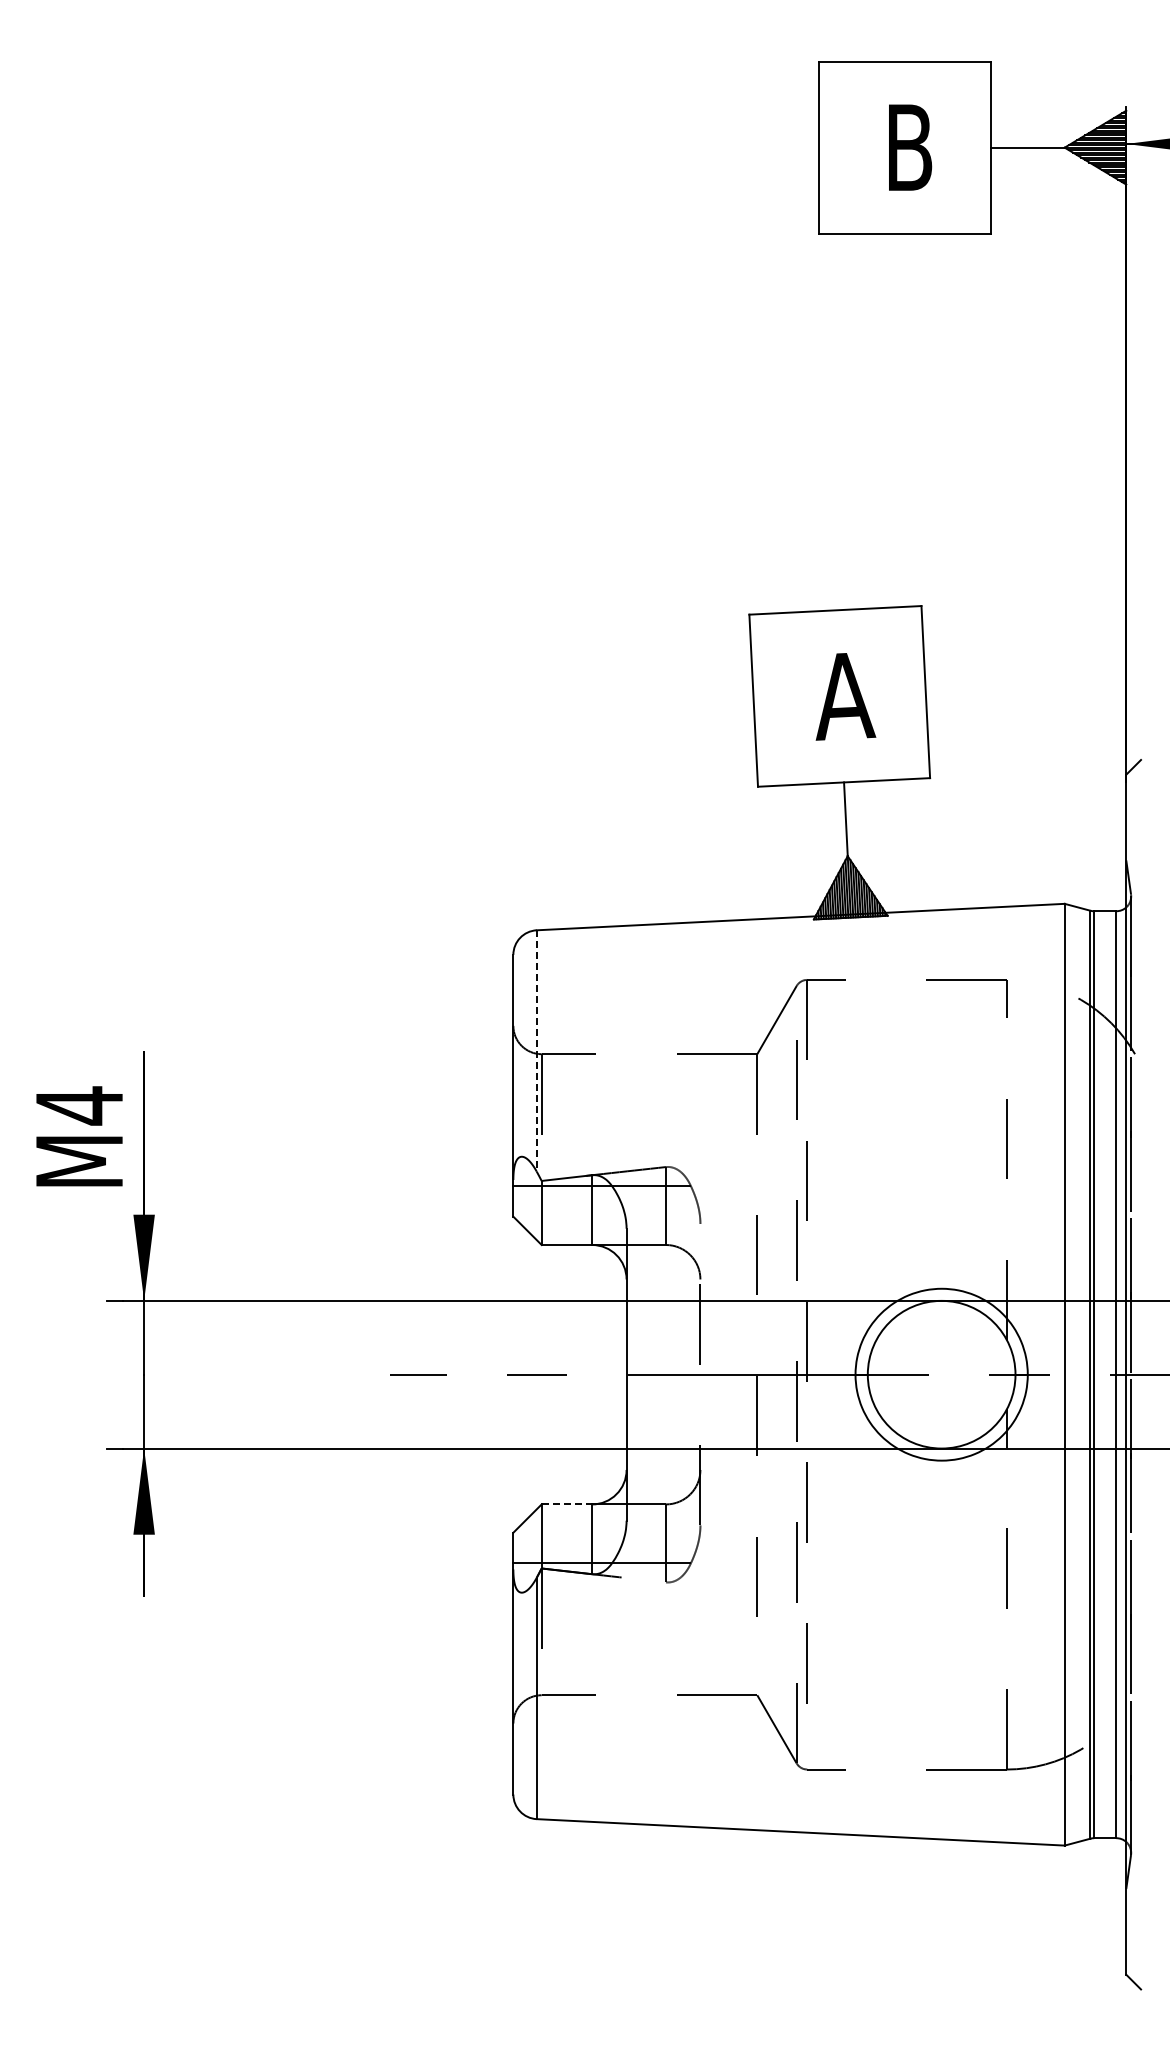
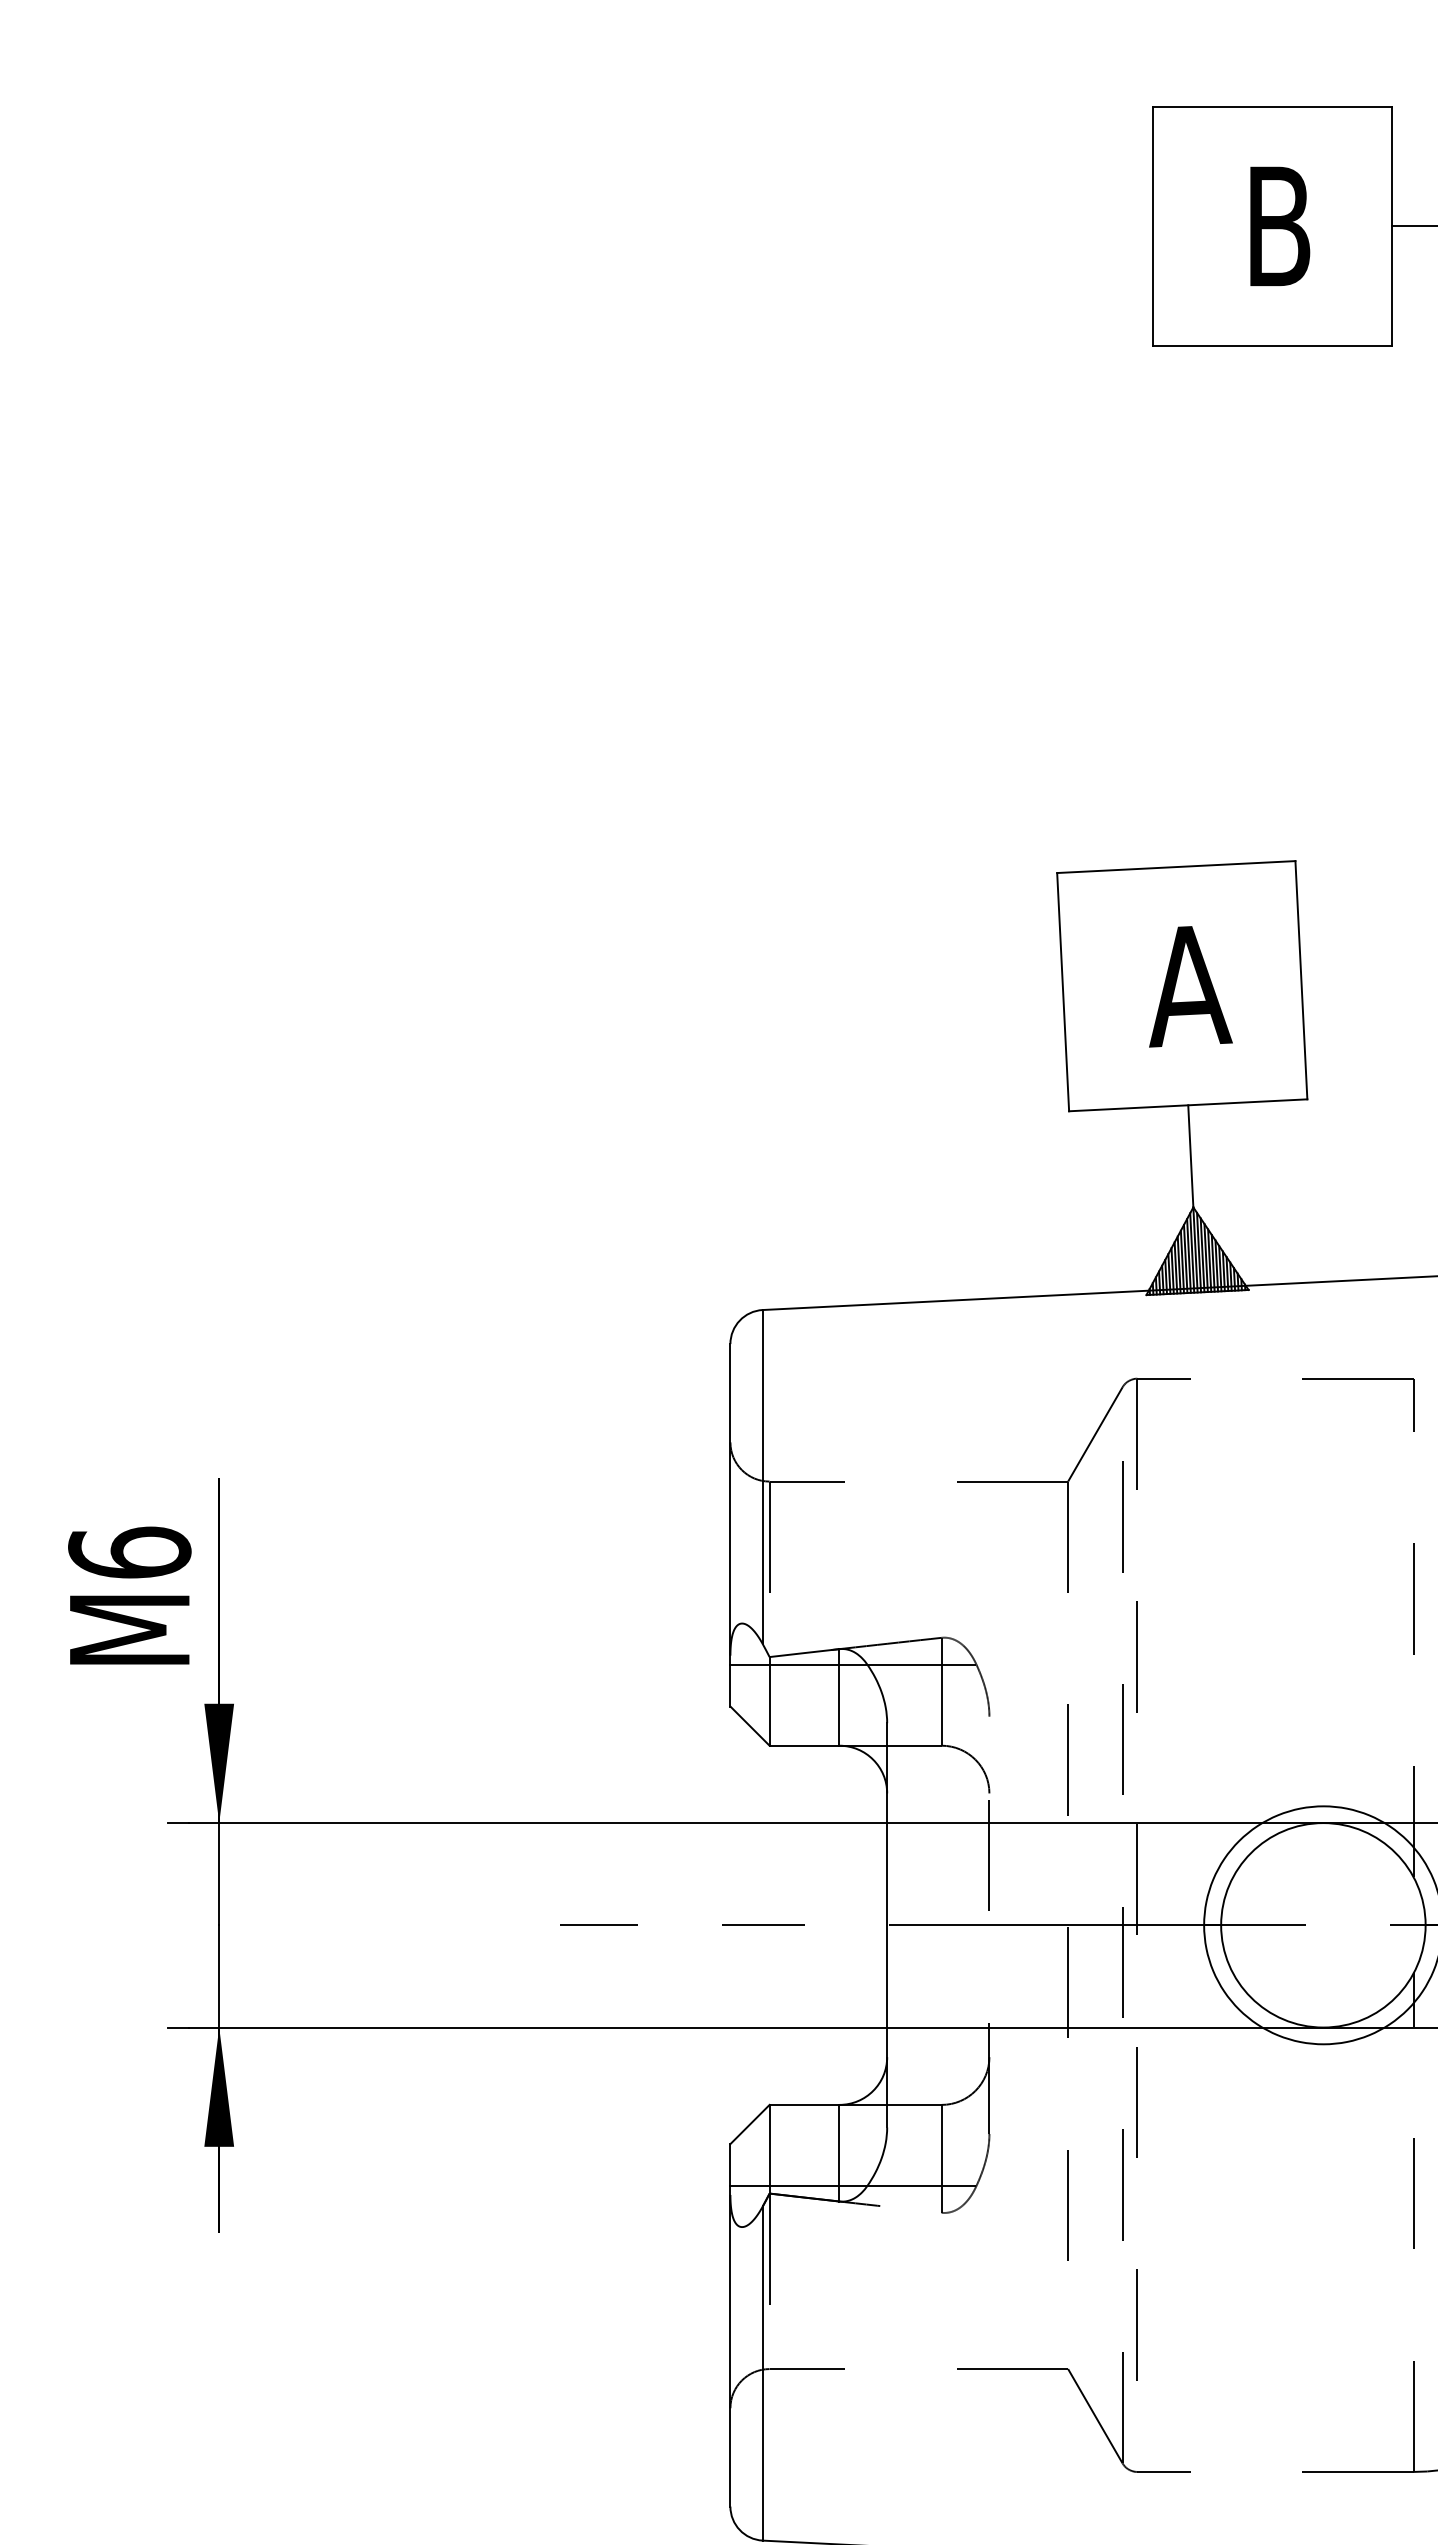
line: (536, 1050) -> (762, 1476), dashed -> solid
text: (79, 1105) -> (129, 1552), M4 -> M6
line: (567, 1504) -> (805, 2104), dashed -> solid

